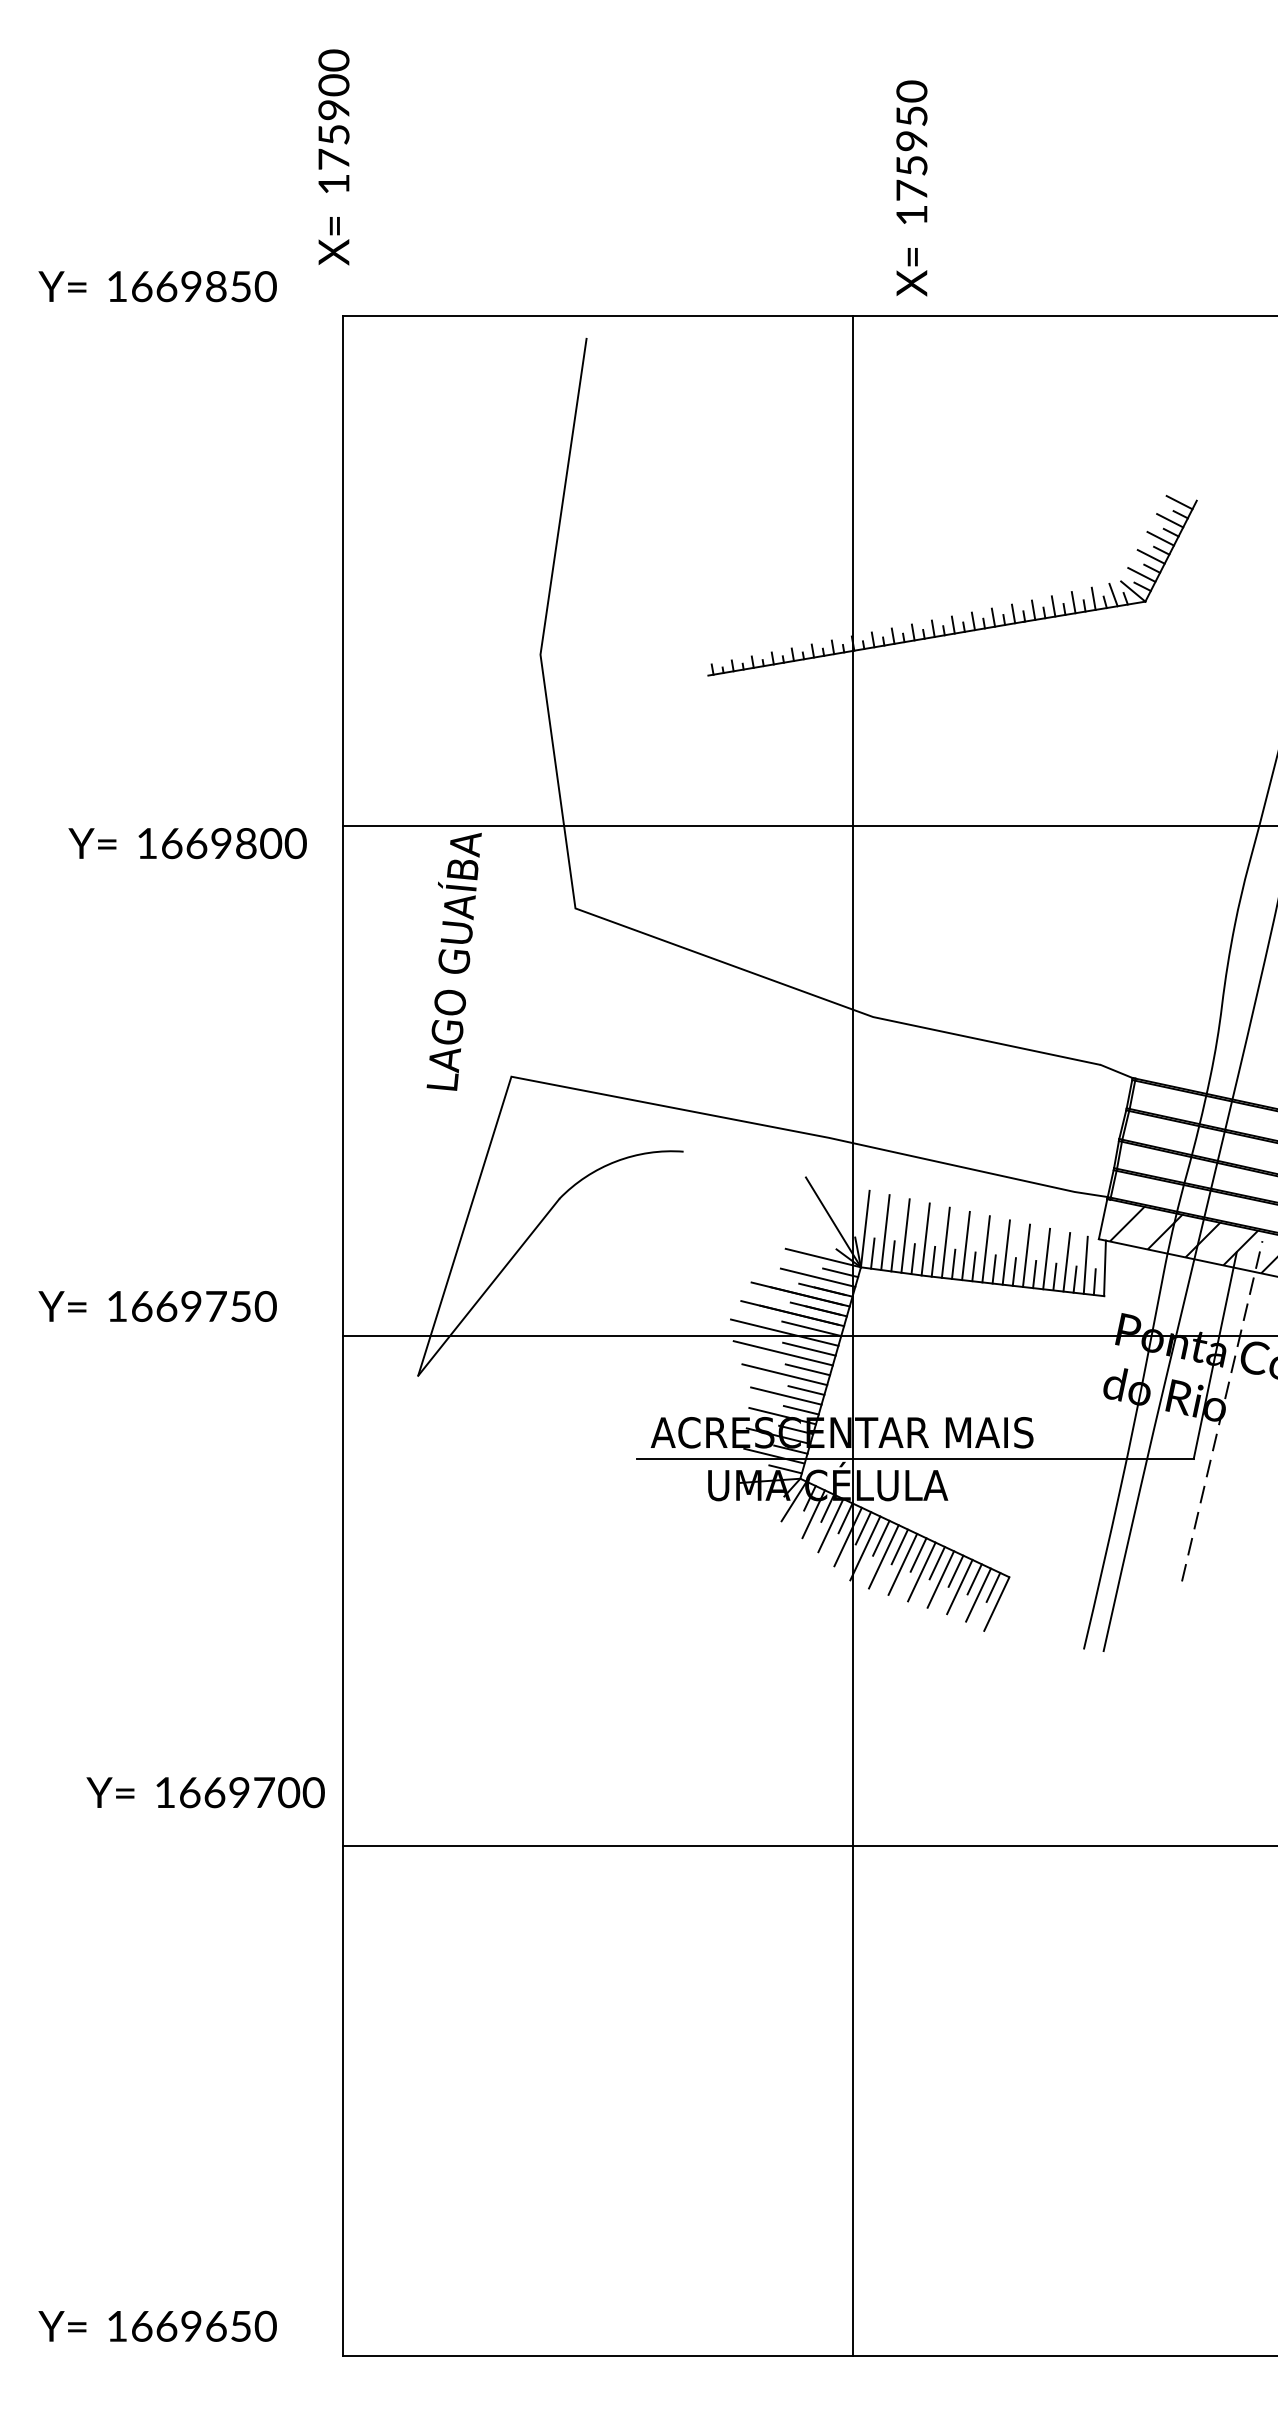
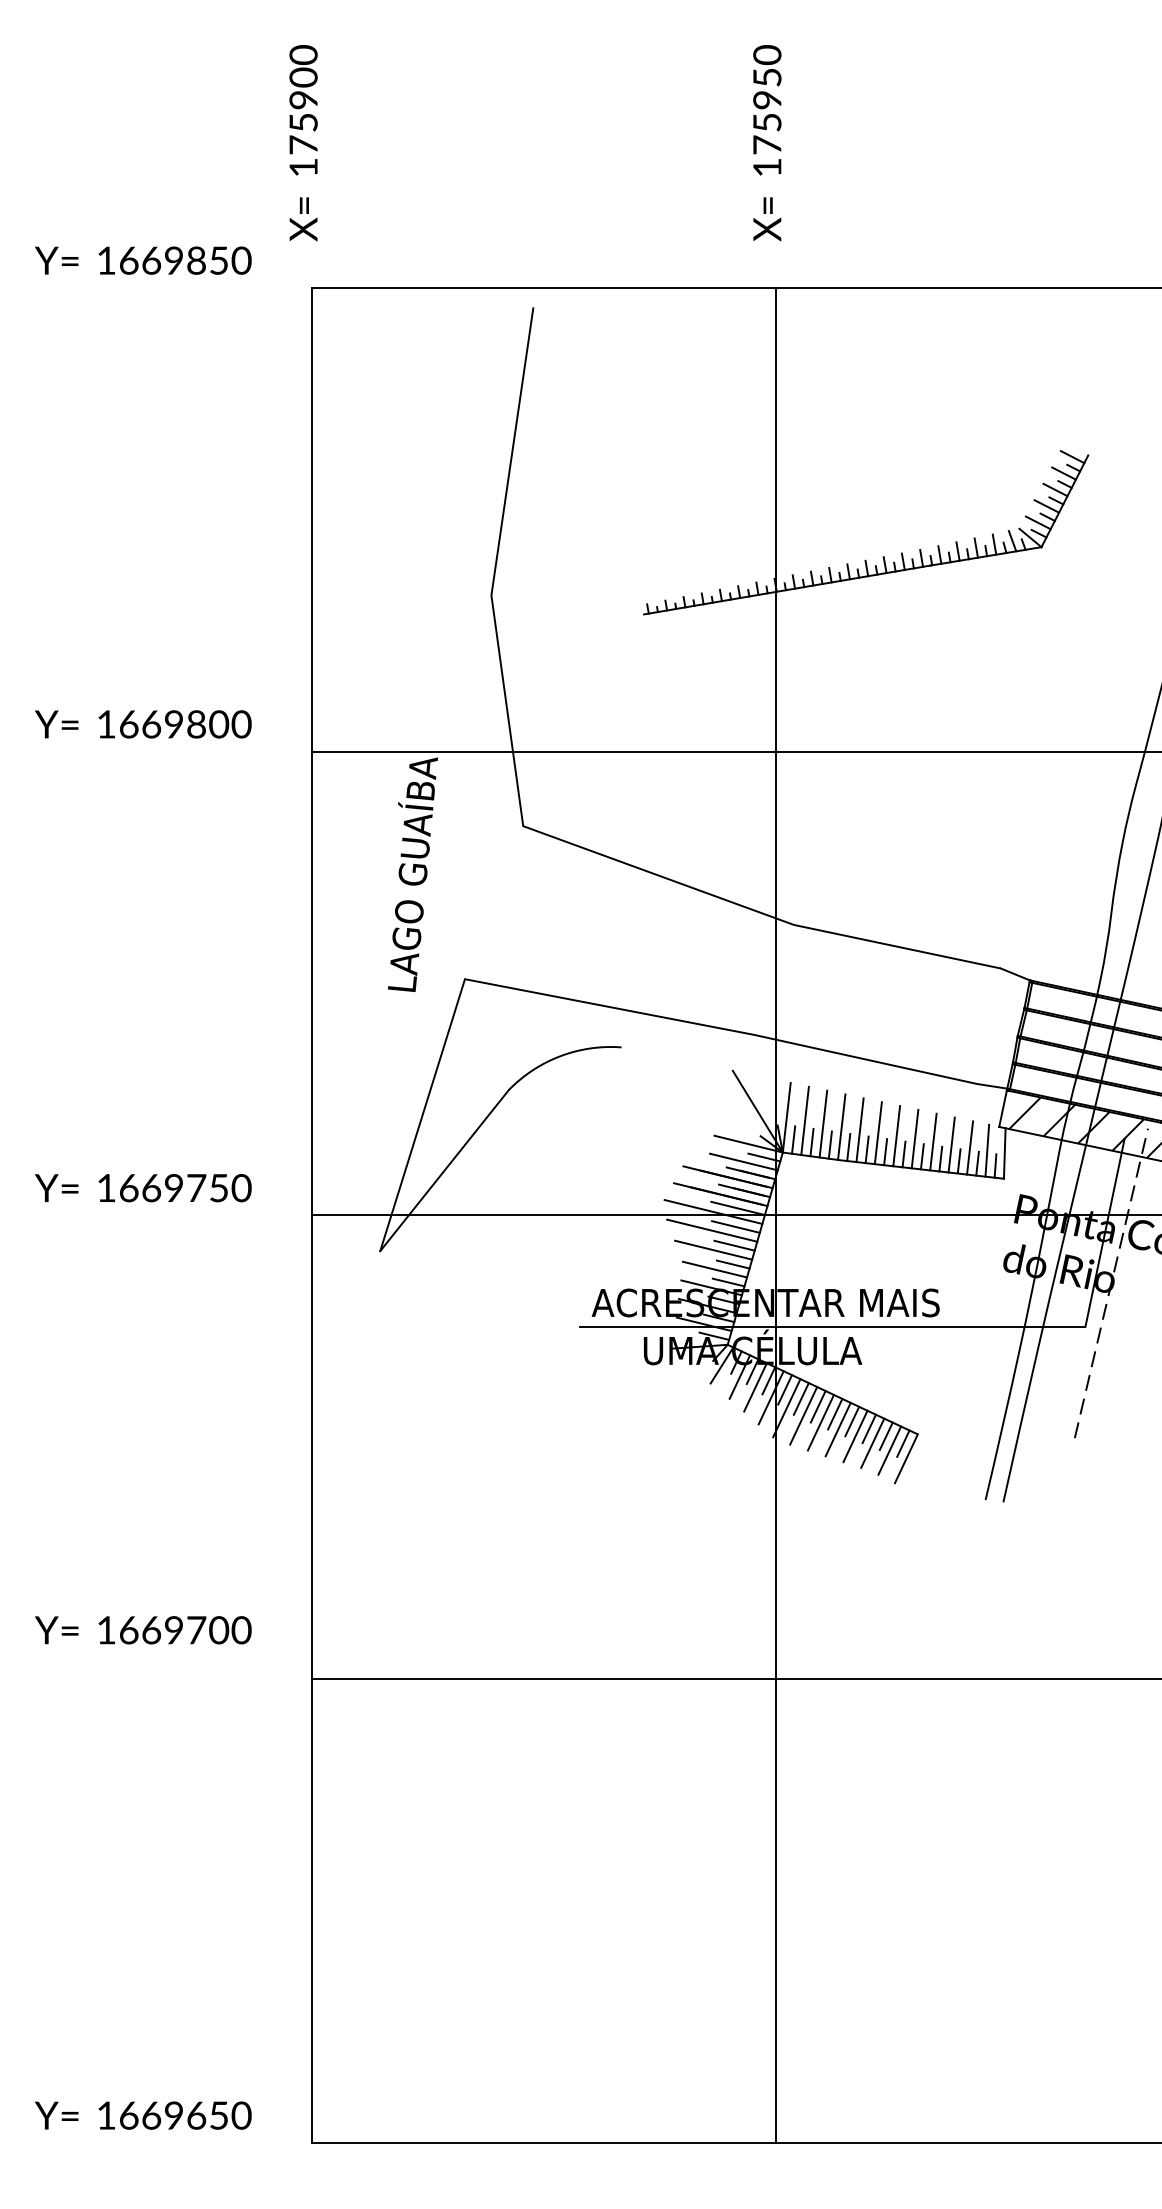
text: (911, 188) -> (766, 143), moved
text: (187, 843) -> (143, 724), moved
text: (205, 1792) -> (143, 1630), moved

